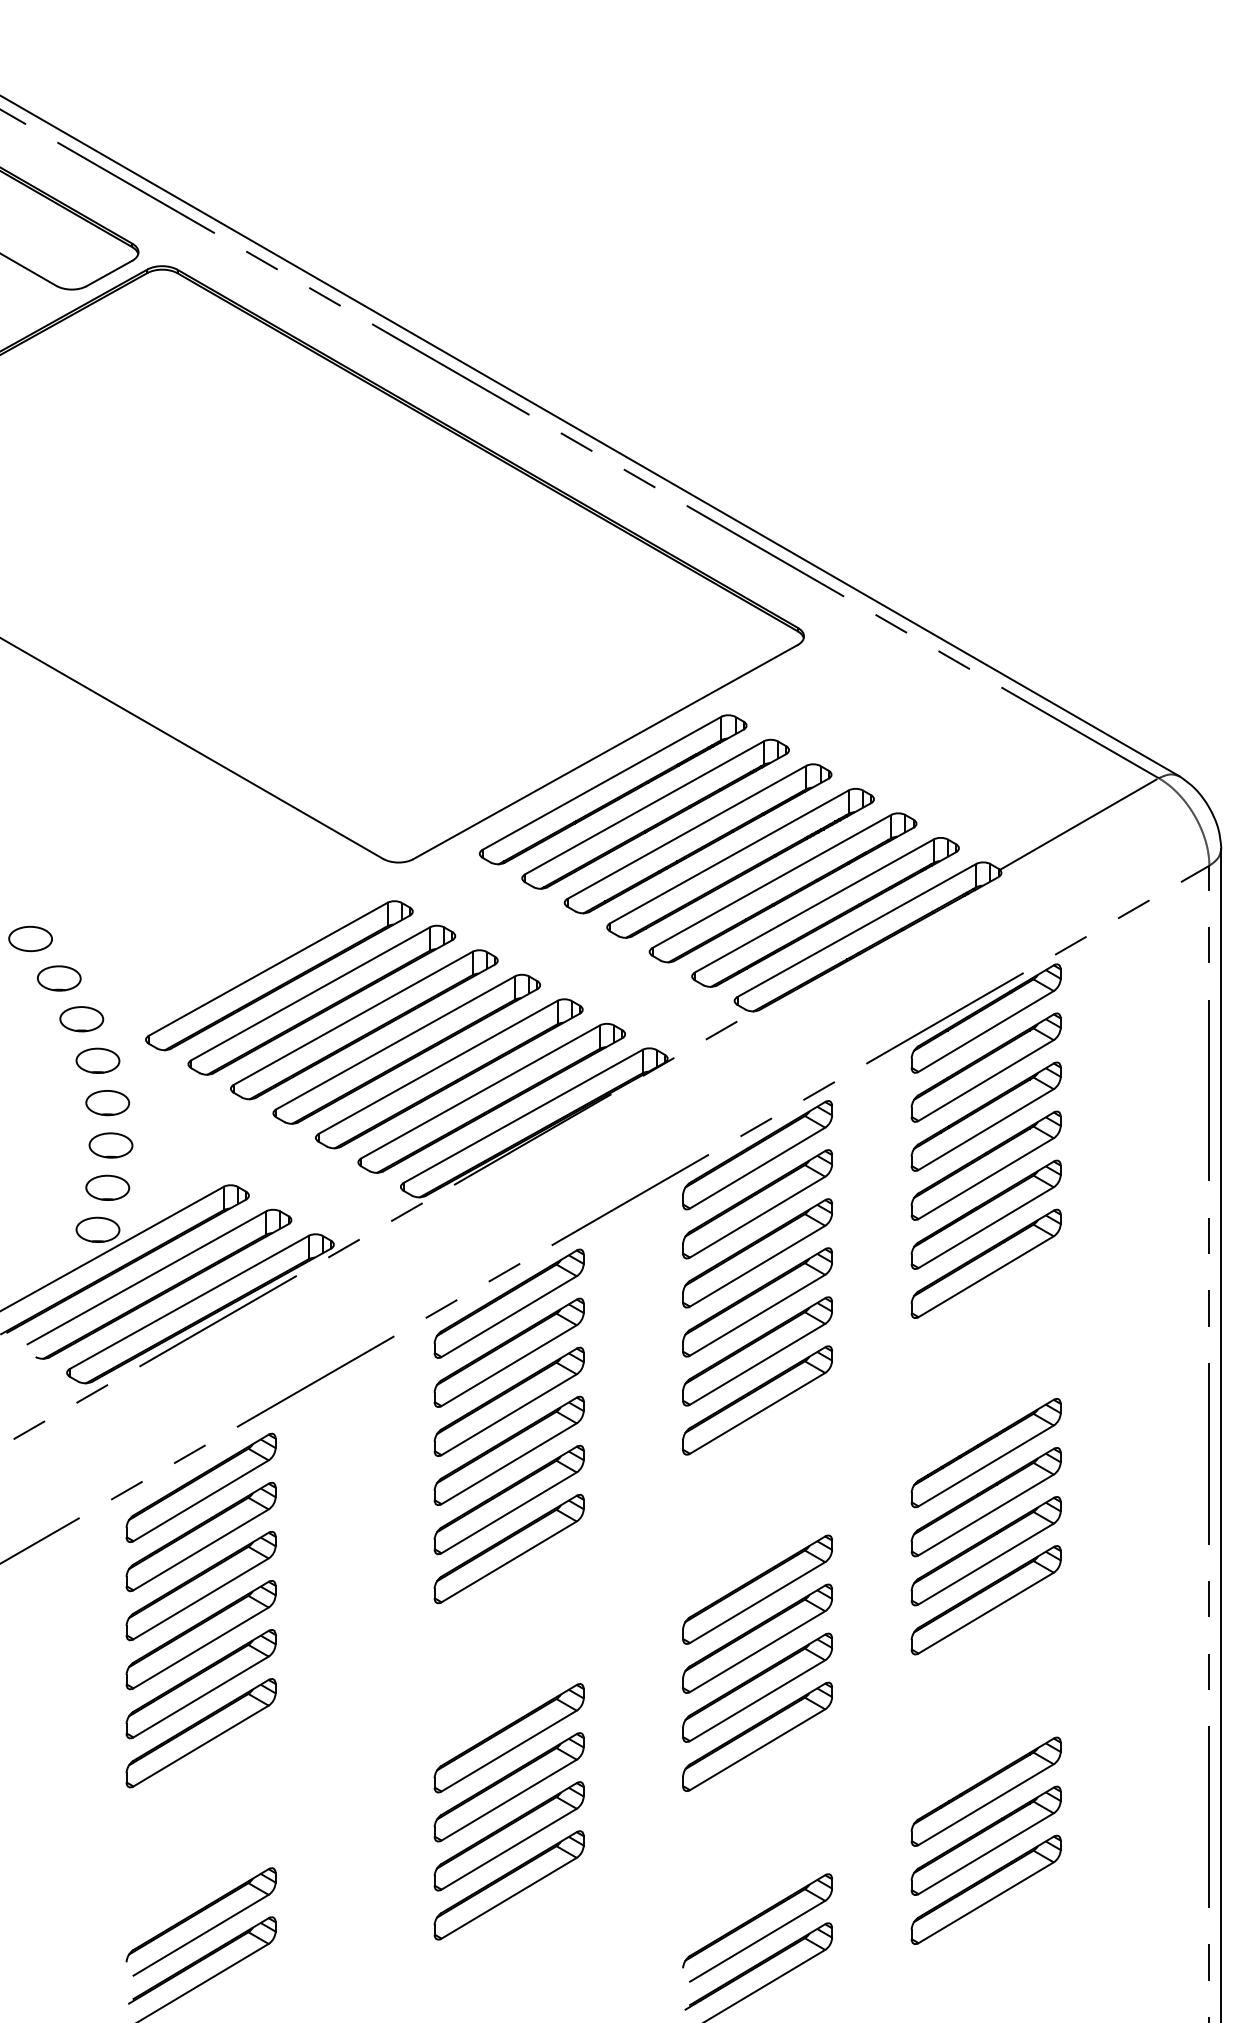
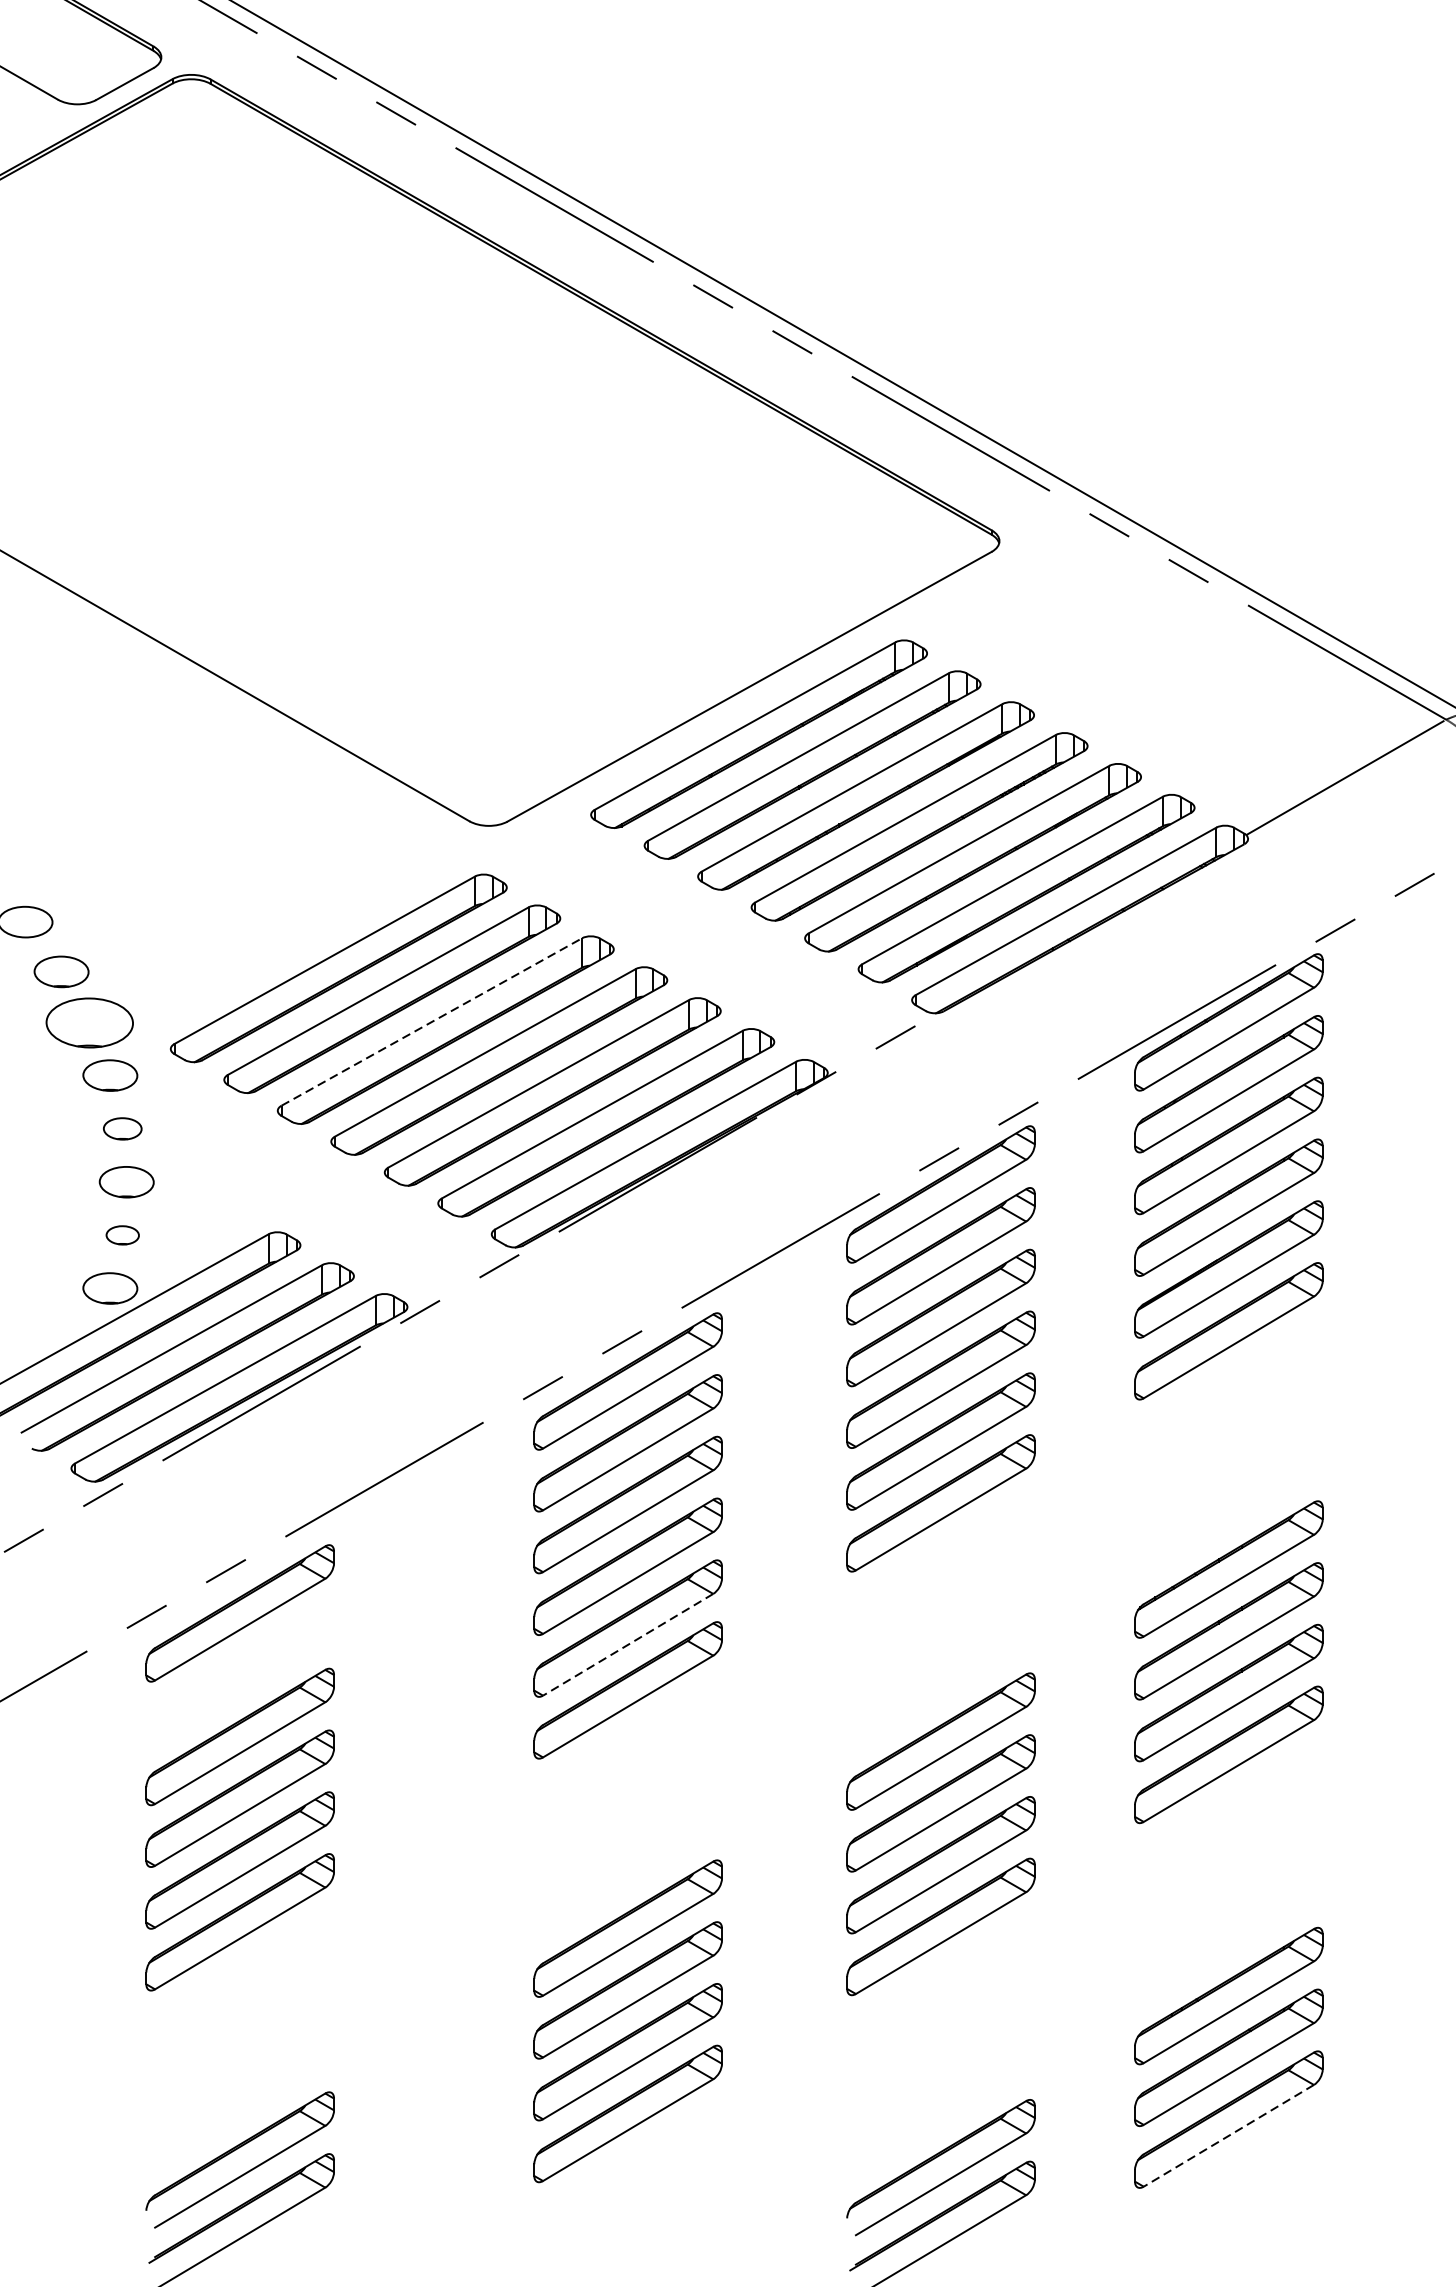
line: (353, 1018) -> (432, 1022), solid -> dashed
part: (81, 1019) -> (89, 1023), size x1.6
part: (107, 1103) -> (122, 1129), size x0.7
part: (107, 1187) -> (122, 1235), size x0.6
line: (509, 1512) -> (628, 1644), solid -> dashed
part: (200, 1536) -> (239, 1674), removed
line: (986, 1902) -> (1229, 2135), solid -> dashed

